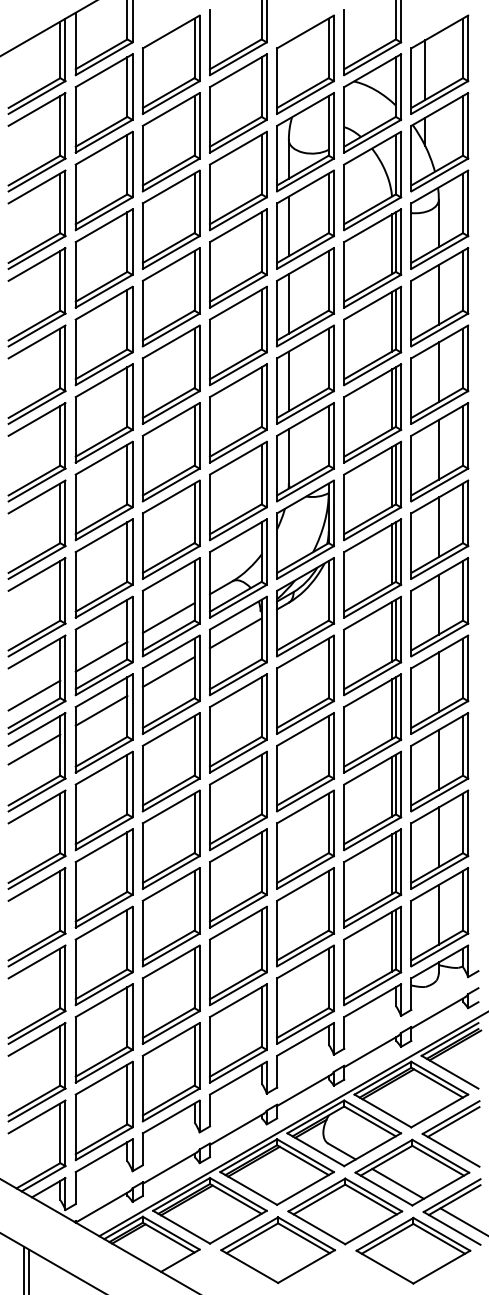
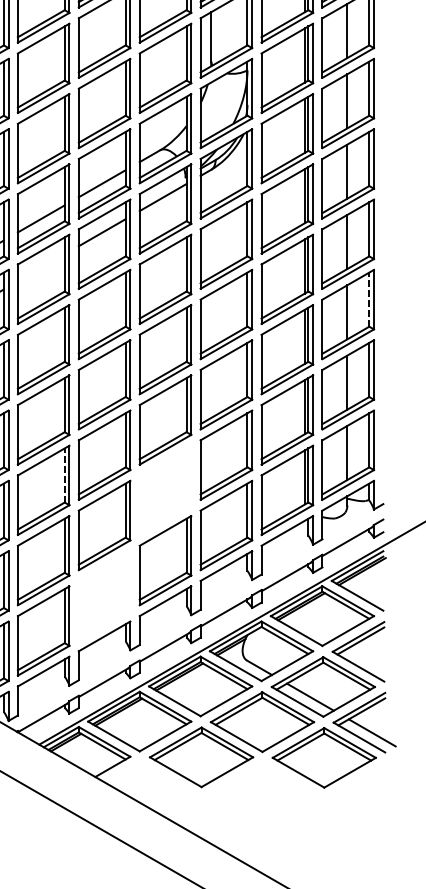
line: (101, 710) -> (41, 267), removed
line: (462, 745) -> (368, 299), solid -> dashed
line: (127, 939) -> (64, 475), solid -> dashed
part: (238, 955) -> (165, 489), removed
part: (170, 1072) -> (103, 596), removed

